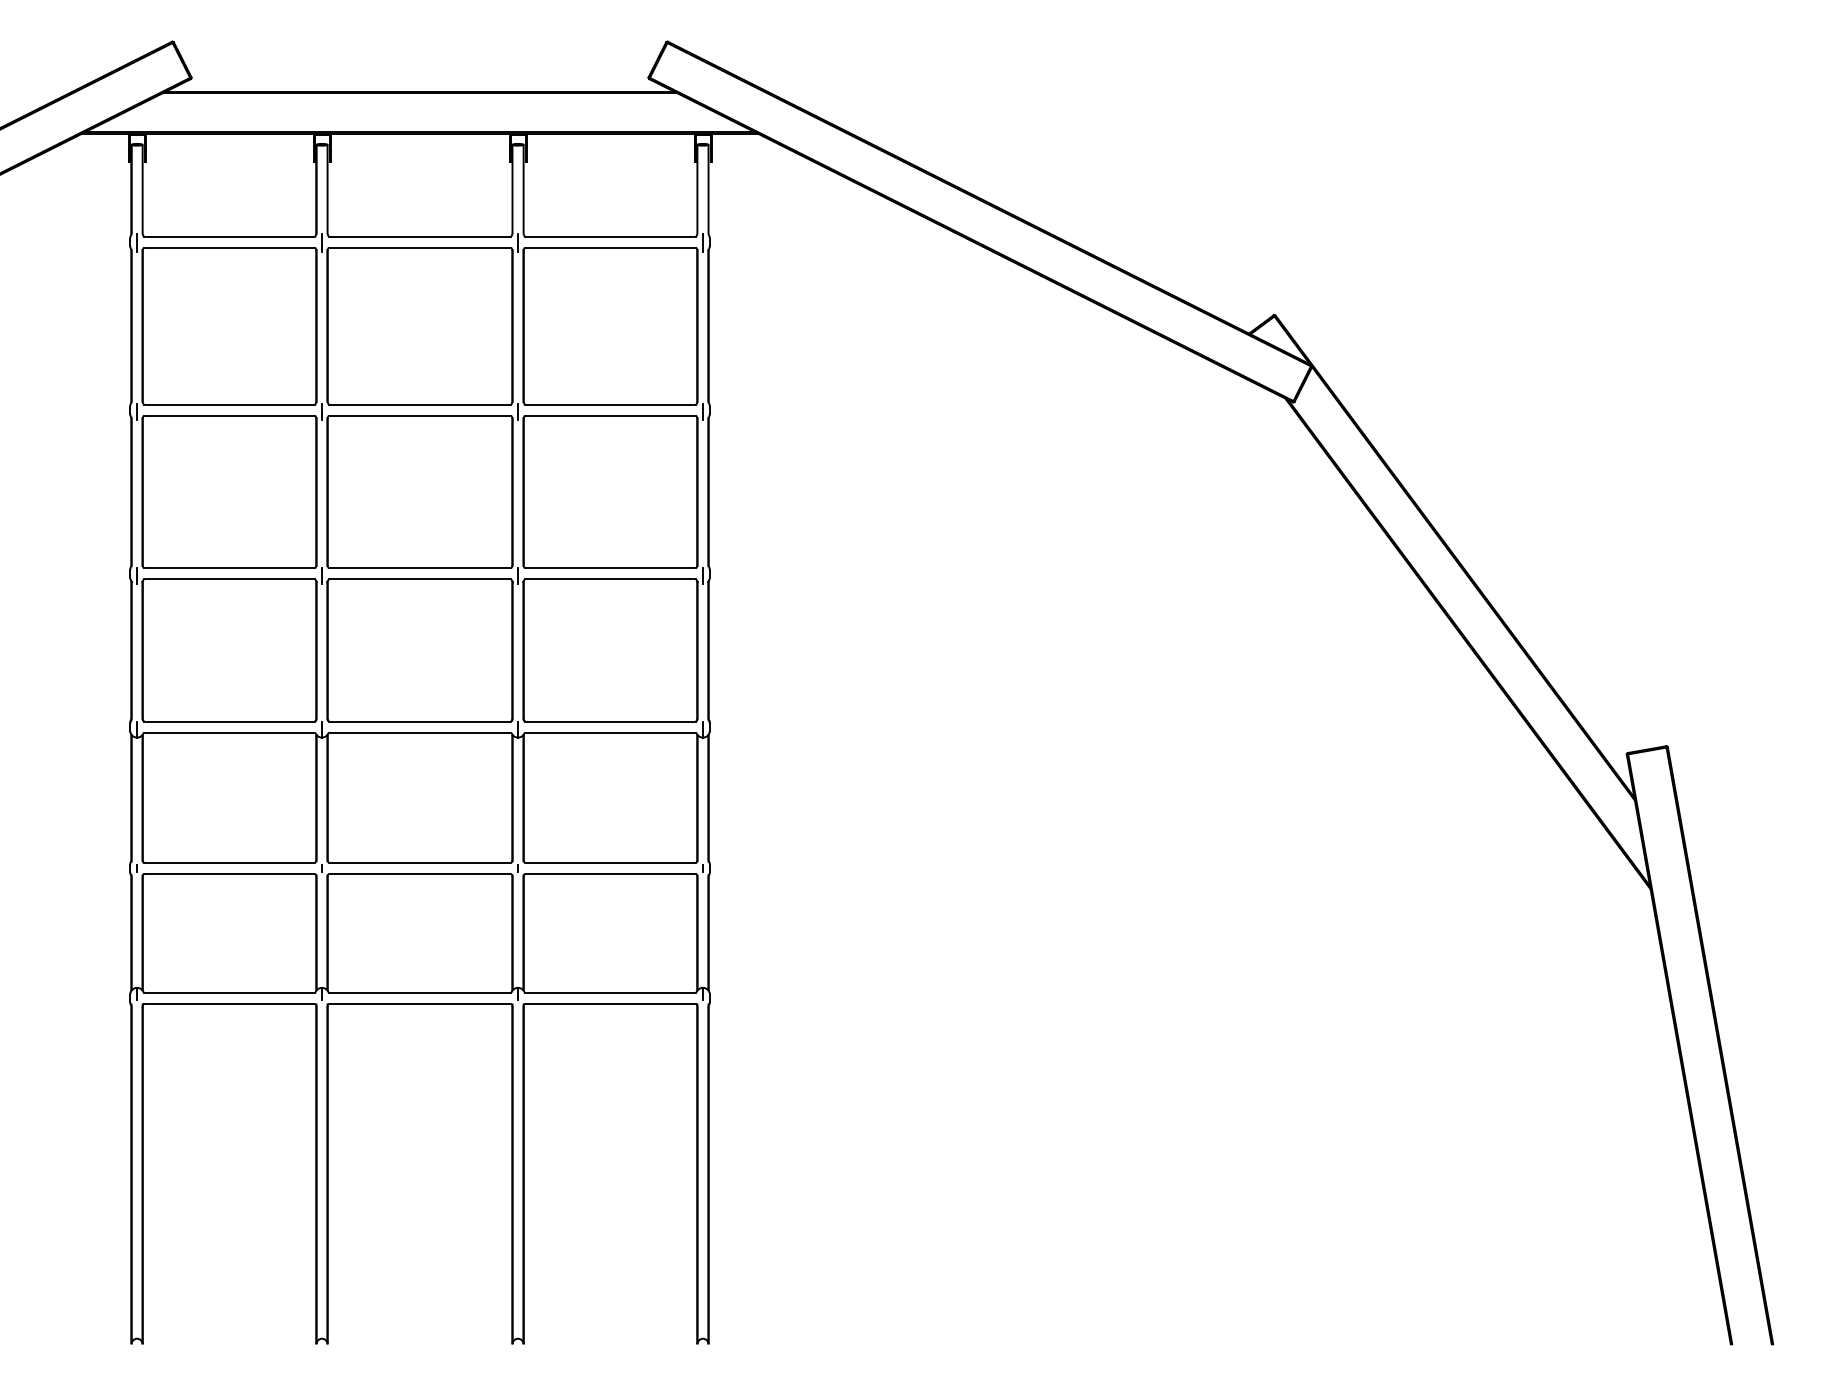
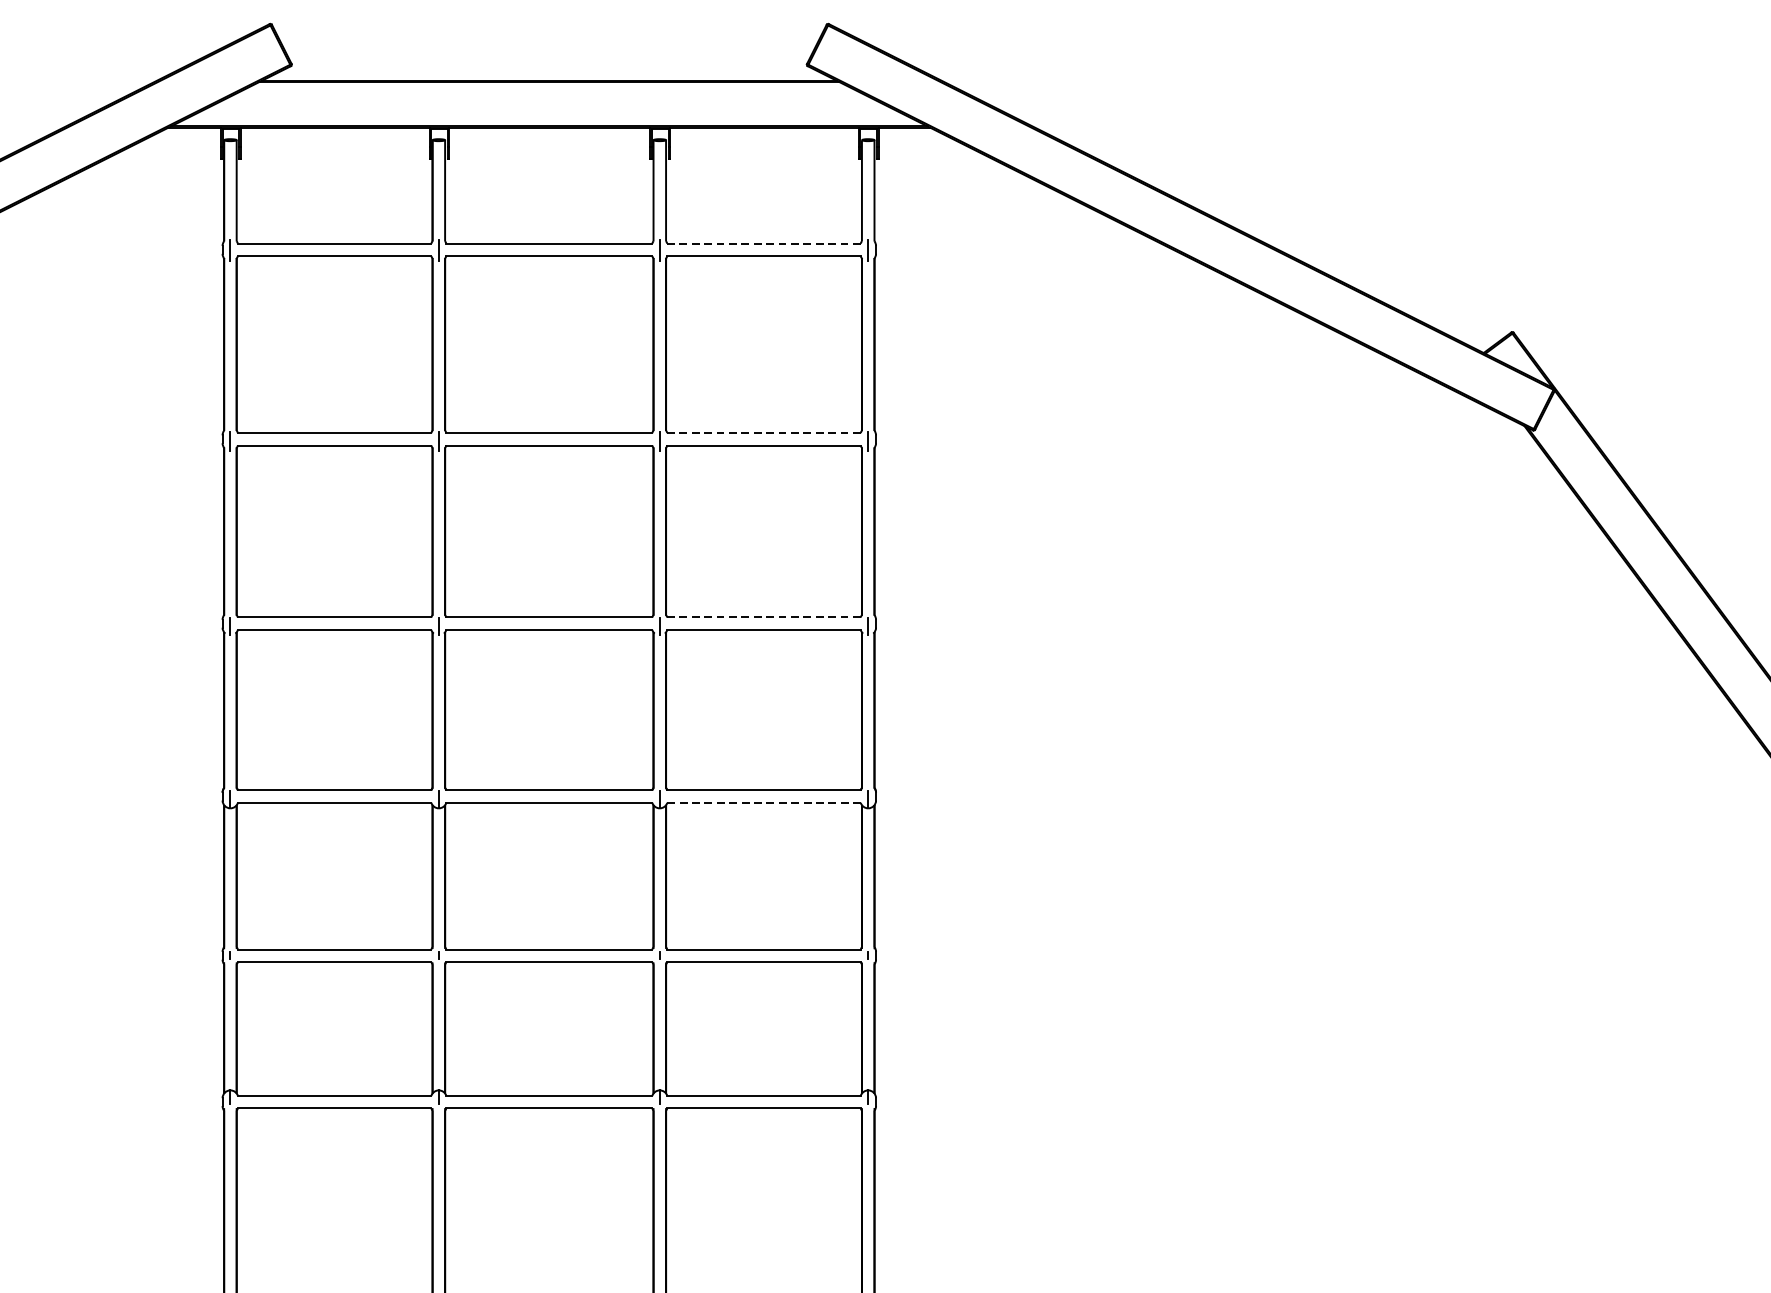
line: (610, 236) -> (763, 243), solid -> dashed
line: (610, 404) -> (763, 432), solid -> dashed
line: (610, 568) -> (763, 617), solid -> dashed
line: (610, 732) -> (763, 802), solid -> dashed

